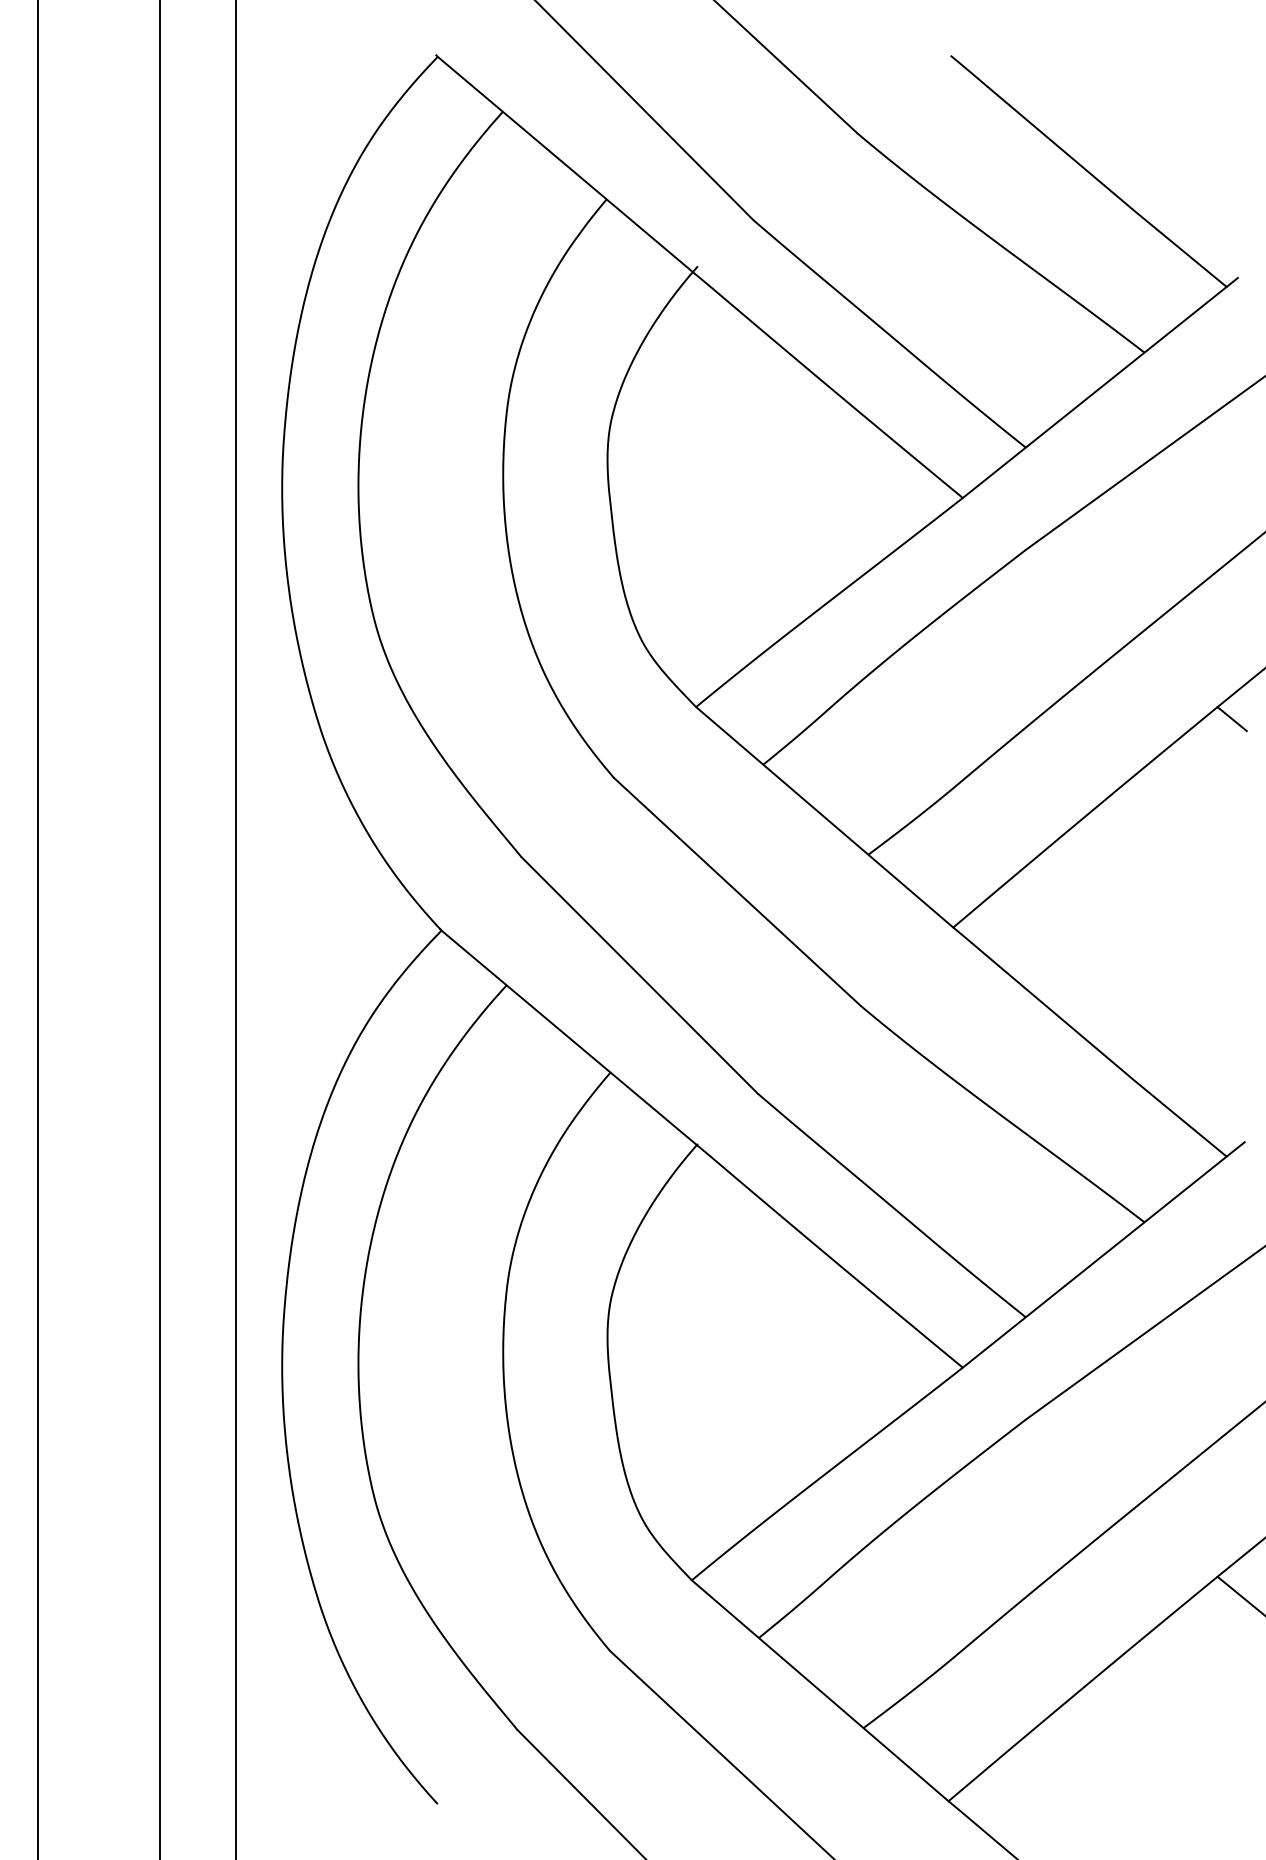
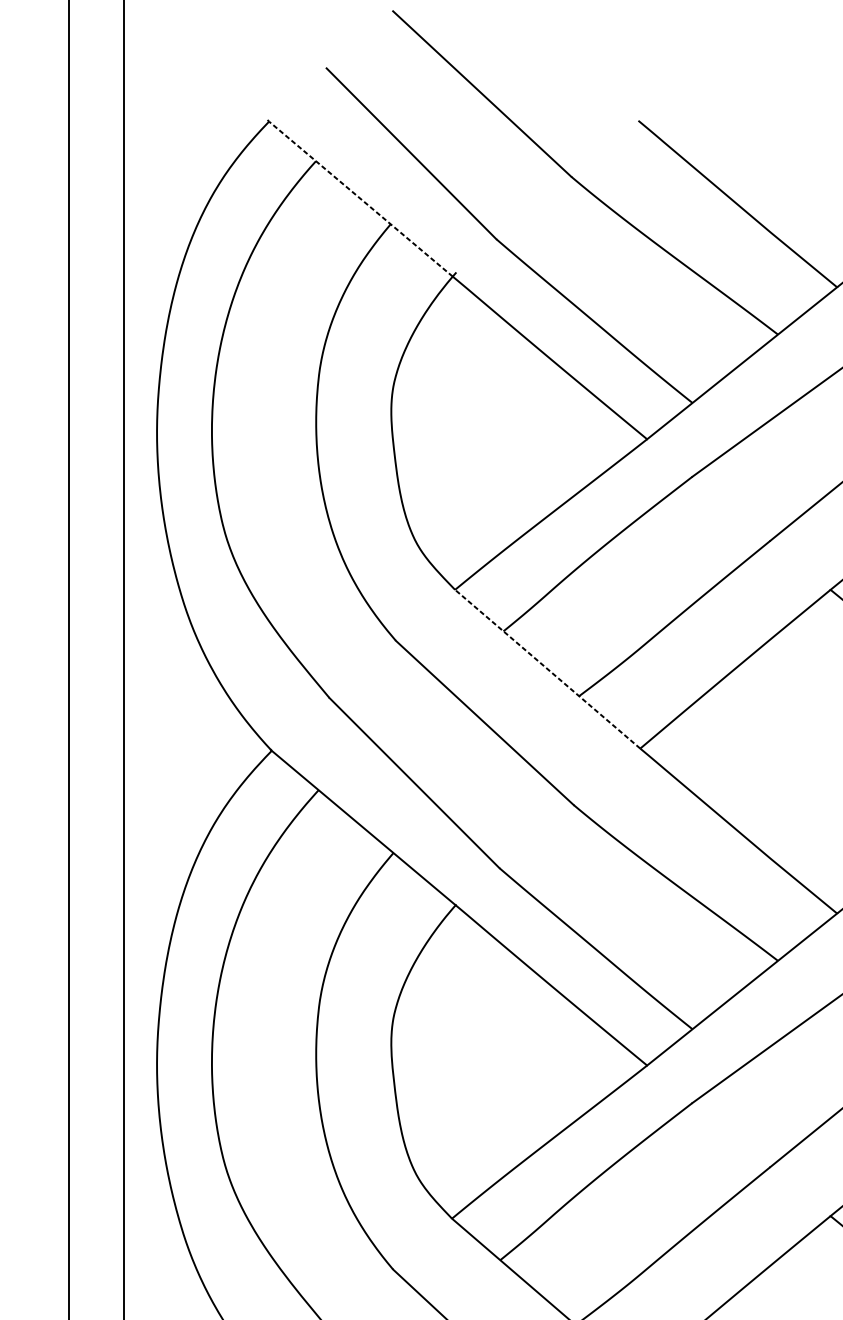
line: (565, 164) -> (361, 199), solid -> dashed
line: (824, 816) -> (547, 668), solid -> dashed

